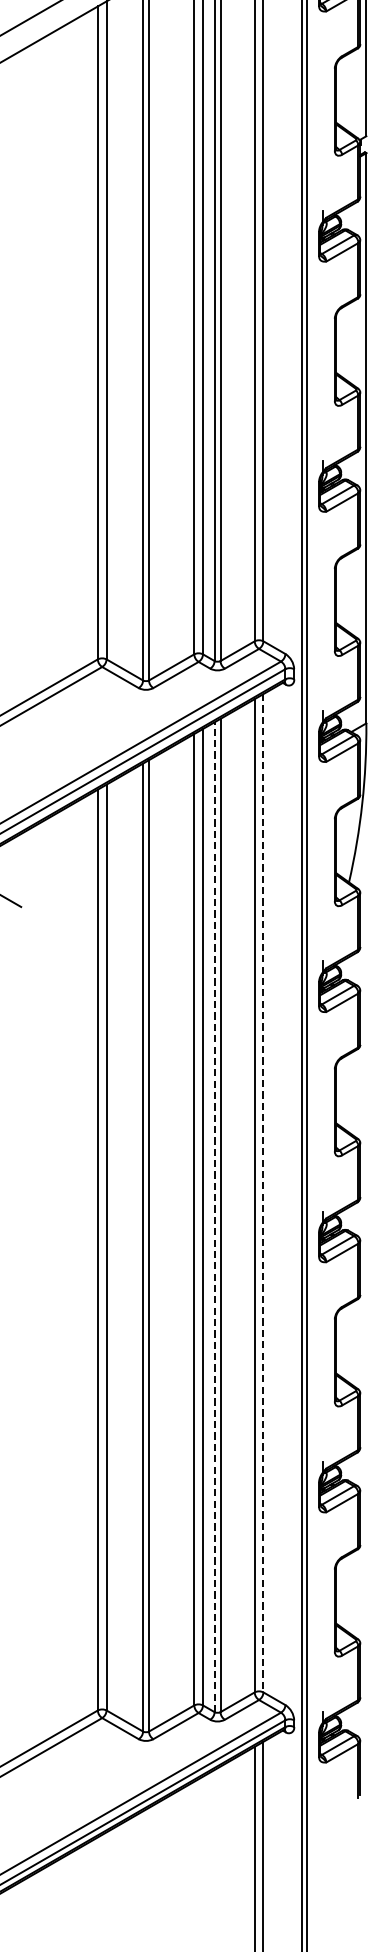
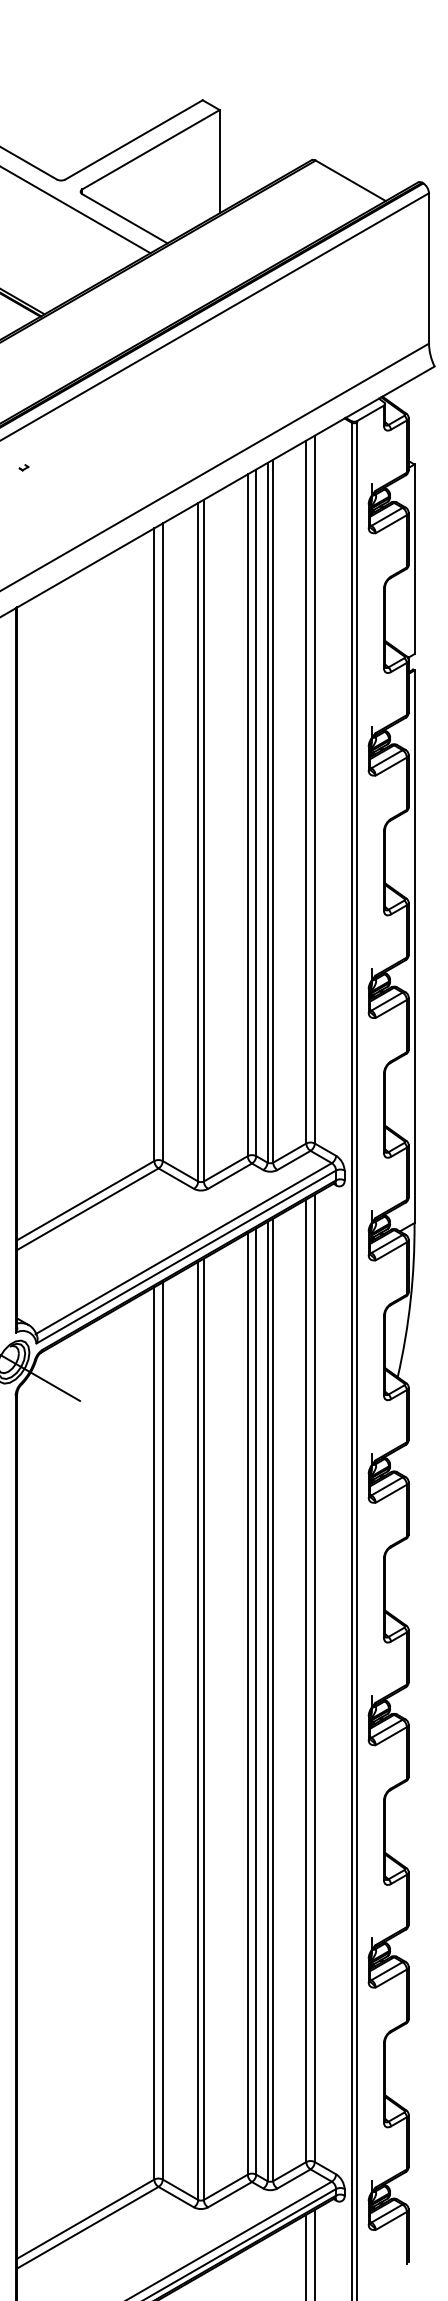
line: (263, 1193) -> (314, 1678), dashed -> solid
line: (214, 1217) -> (267, 1701), dashed -> solid

